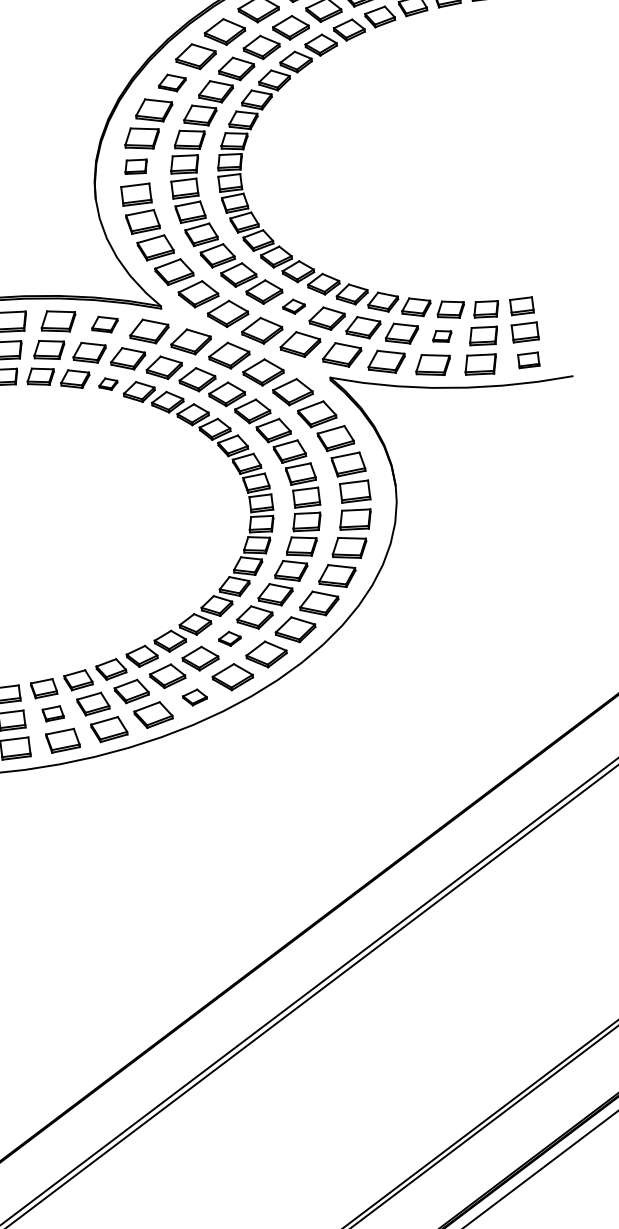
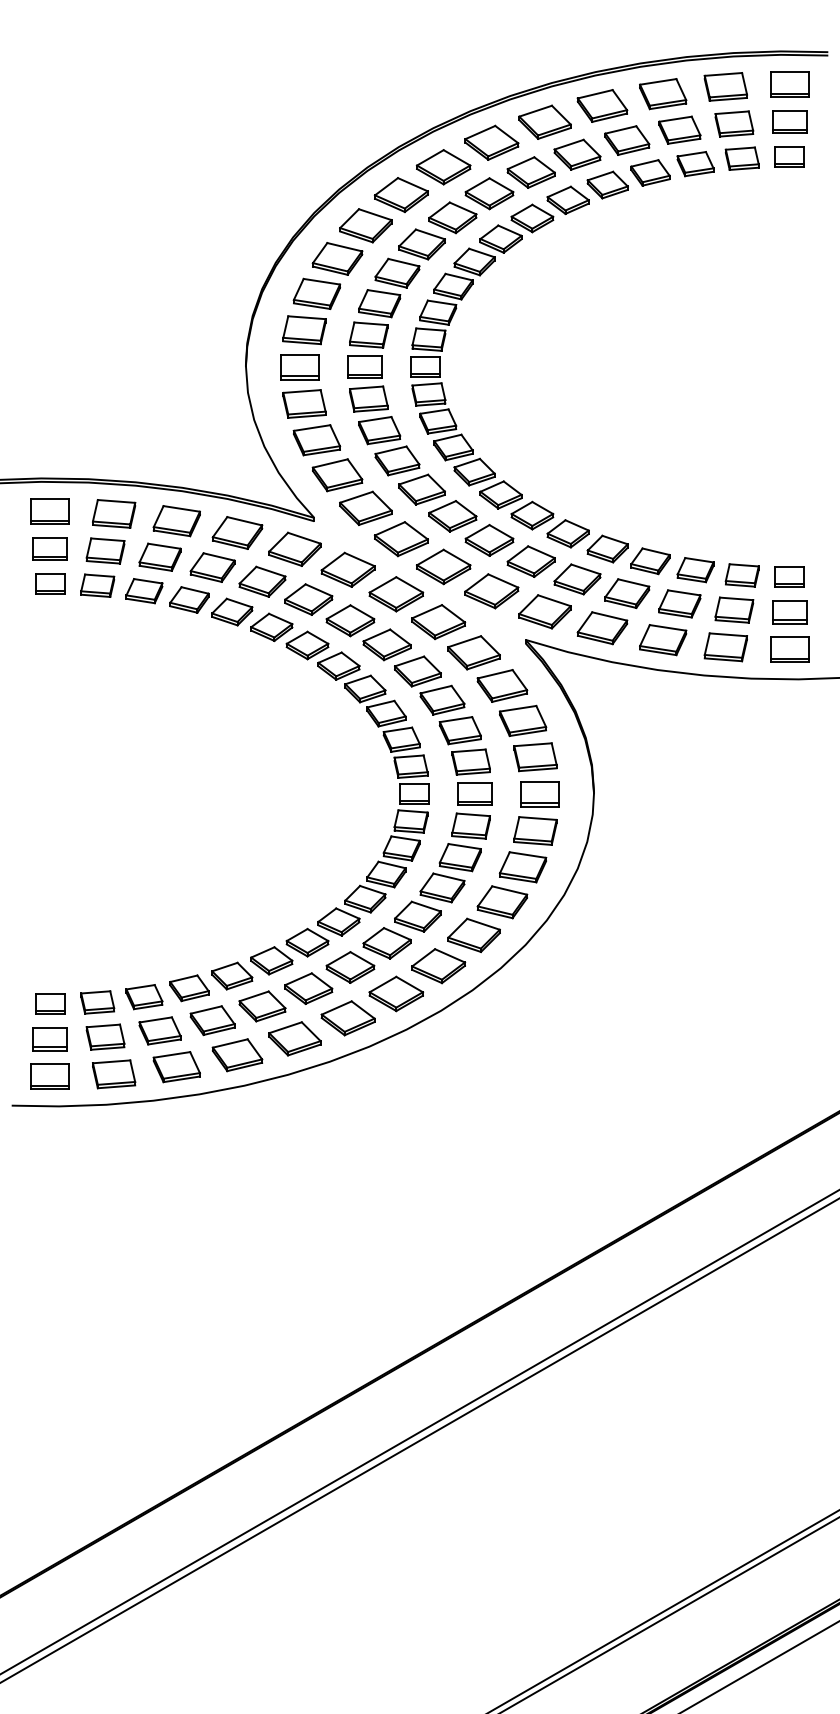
part: (172, 82) -> (365, 225), size x1.43
part: (136, 166) -> (304, 330), size x1.43
part: (294, 306) -> (489, 540), size x1.67
part: (104, 324) -> (237, 532), size x1.43
part: (441, 336) -> (679, 603), size x1.67
part: (528, 360) -> (789, 649), size x1.43
part: (108, 383) -> (232, 611), size x1.67
part: (229, 638) -> (350, 967), size x1.67
part: (194, 697) -> (294, 1038), size x1.67
part: (53, 713) -> (105, 1036), size x1.43

